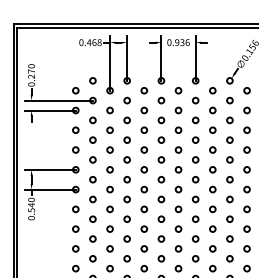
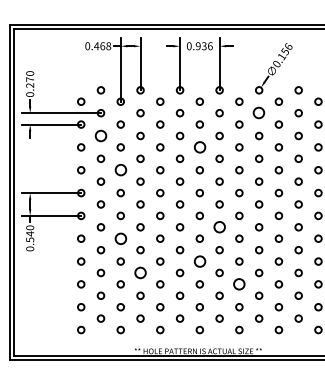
circle: (230, 100) -> (259, 113), size x1.6
circle: (92, 119) -> (100, 135), size x1.6
circle: (178, 130) -> (199, 147), size x1.6
circle: (109, 150) -> (120, 170), size x1.6
circle: (195, 199) -> (219, 227), size x1.6
circle: (109, 209) -> (120, 238), size x1.6
circle: (178, 229) -> (199, 261), size x1.6
circle: (127, 238) -> (140, 272), size x1.6
circle: (212, 249) -> (239, 284), size x1.6

